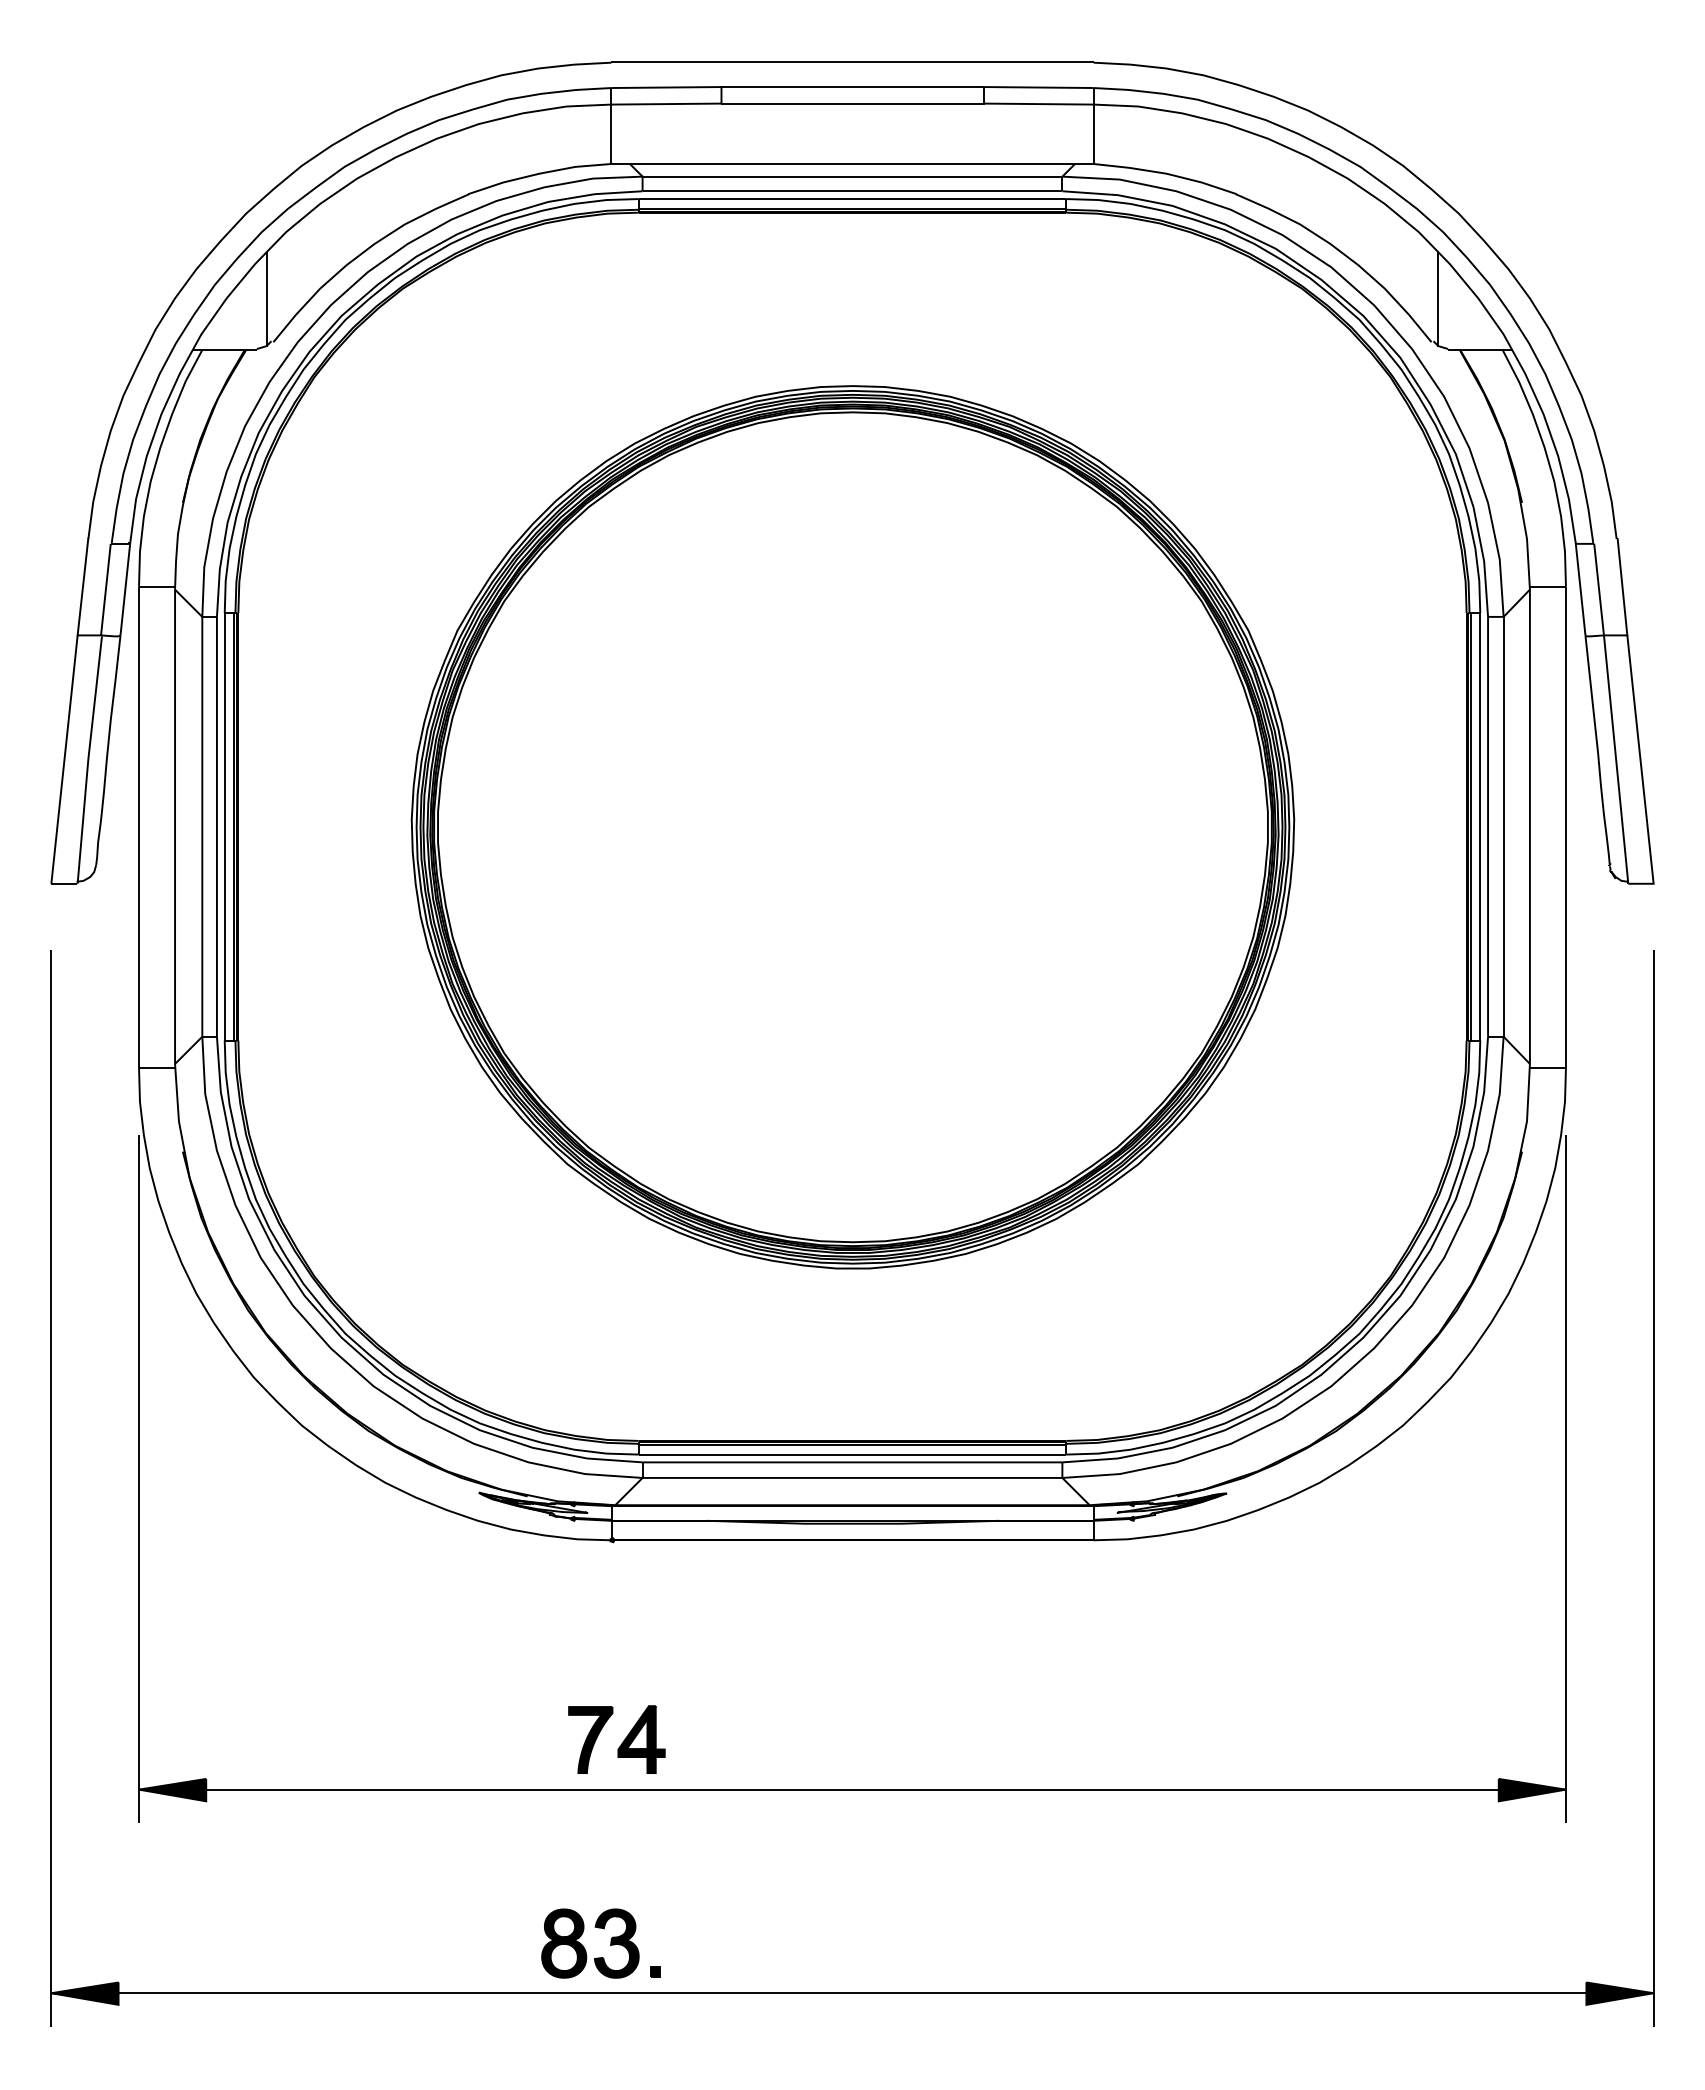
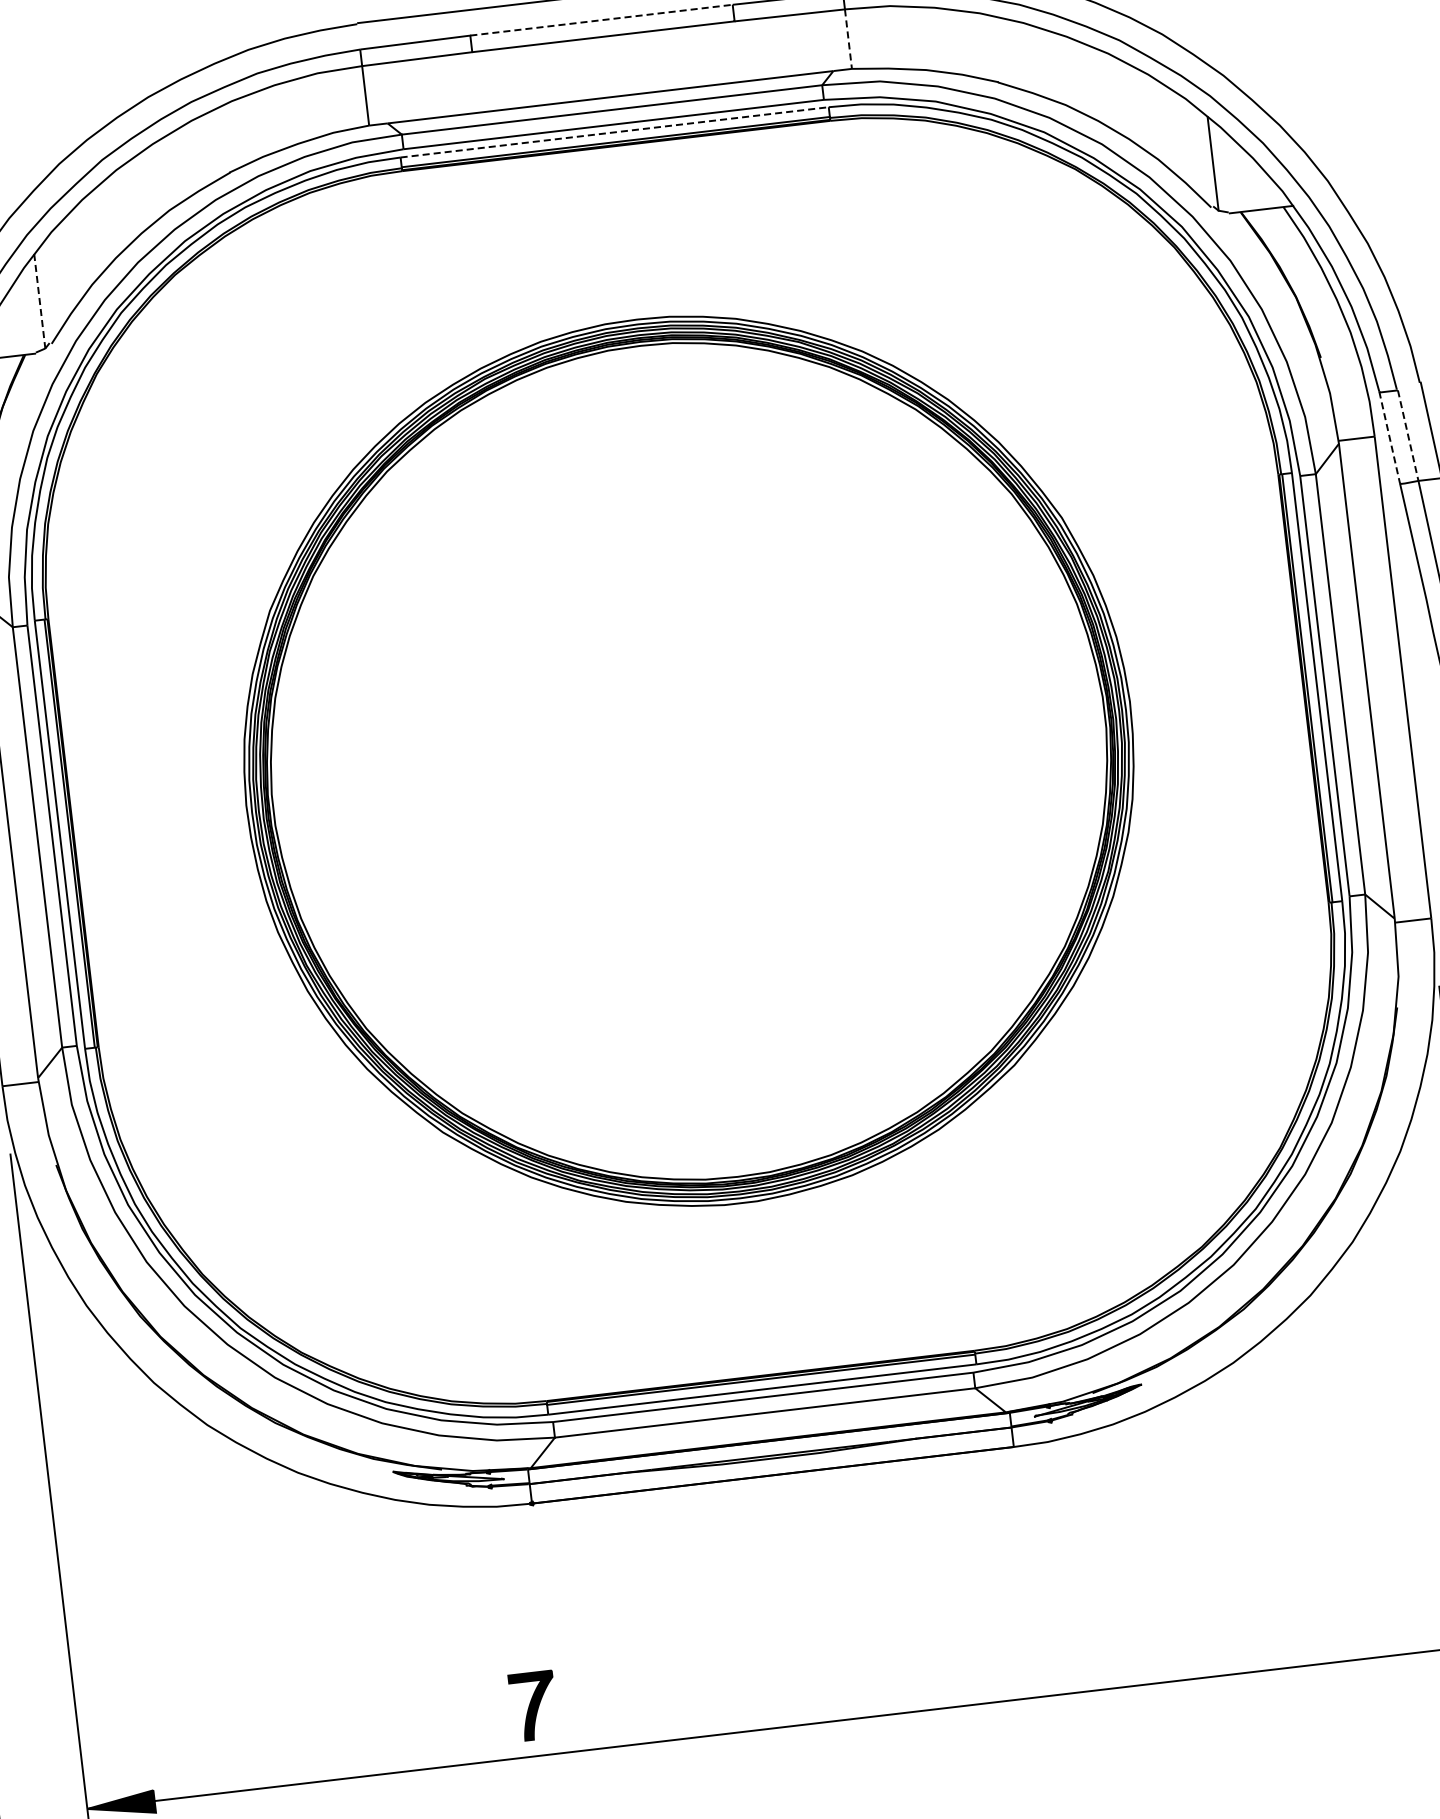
line: (853, 87) -> (602, 20), solid -> dashed
line: (1093, 134) -> (848, 39), solid -> dashed
line: (852, 199) -> (614, 132), solid -> dashed
line: (266, 299) -> (39, 301), solid -> dashed
line: (1580, 589) -> (1389, 437), solid -> dashed
line: (1599, 590) -> (1408, 436), solid -> dashed
part: (641, 1739) -> (584, 1699), removed

